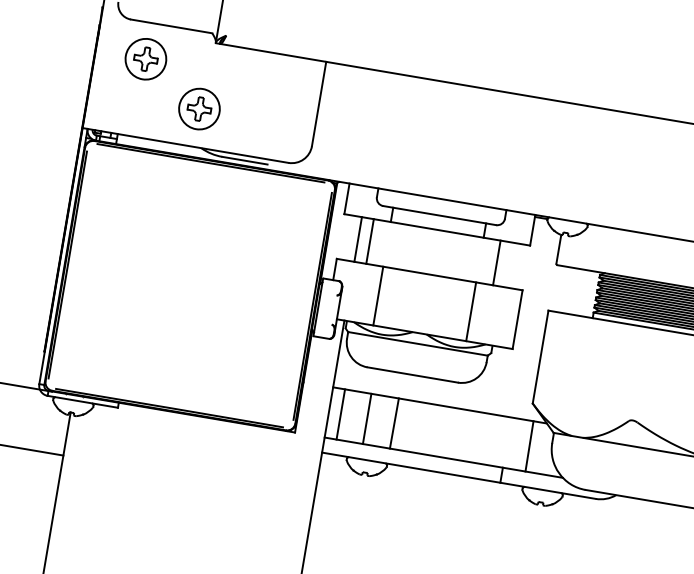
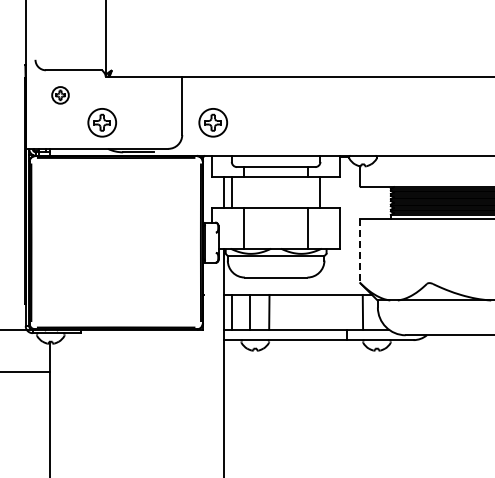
part: (145, 59) -> (60, 95), size x0.6
part: (360, 135) -> (213, 122), added
line: (540, 357) -> (360, 251), solid -> dashed

